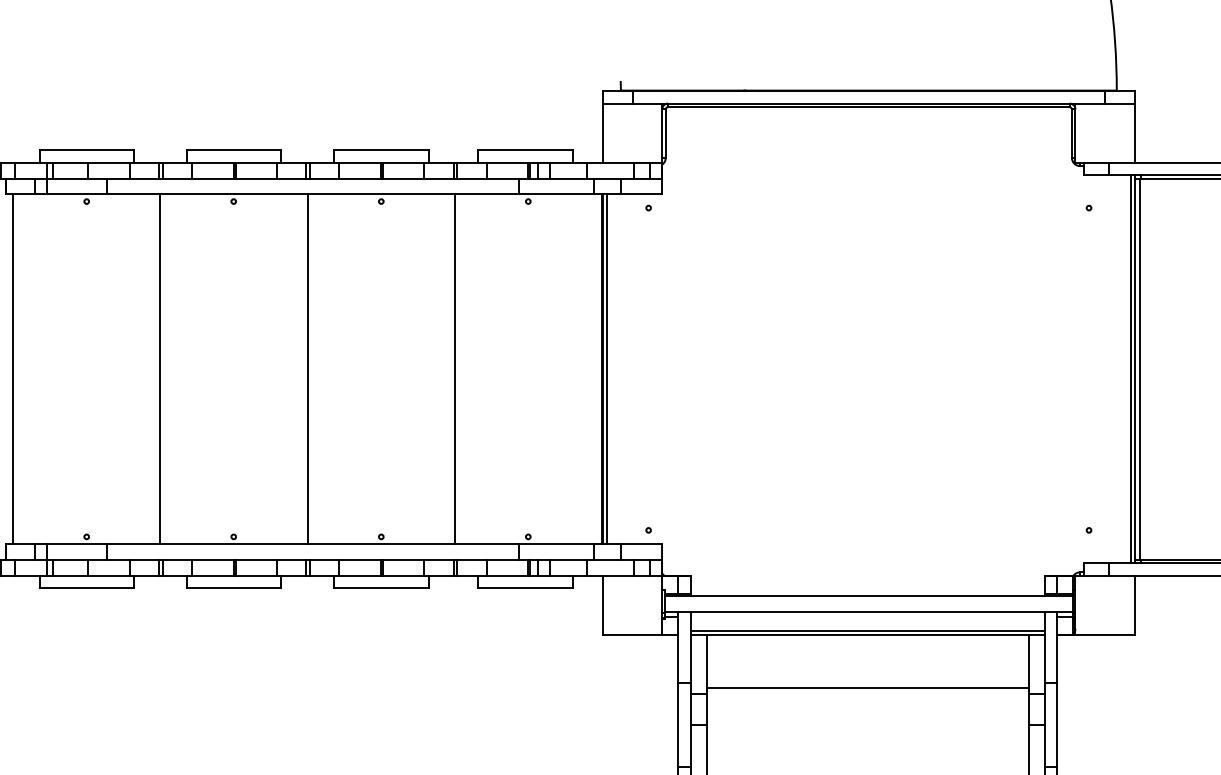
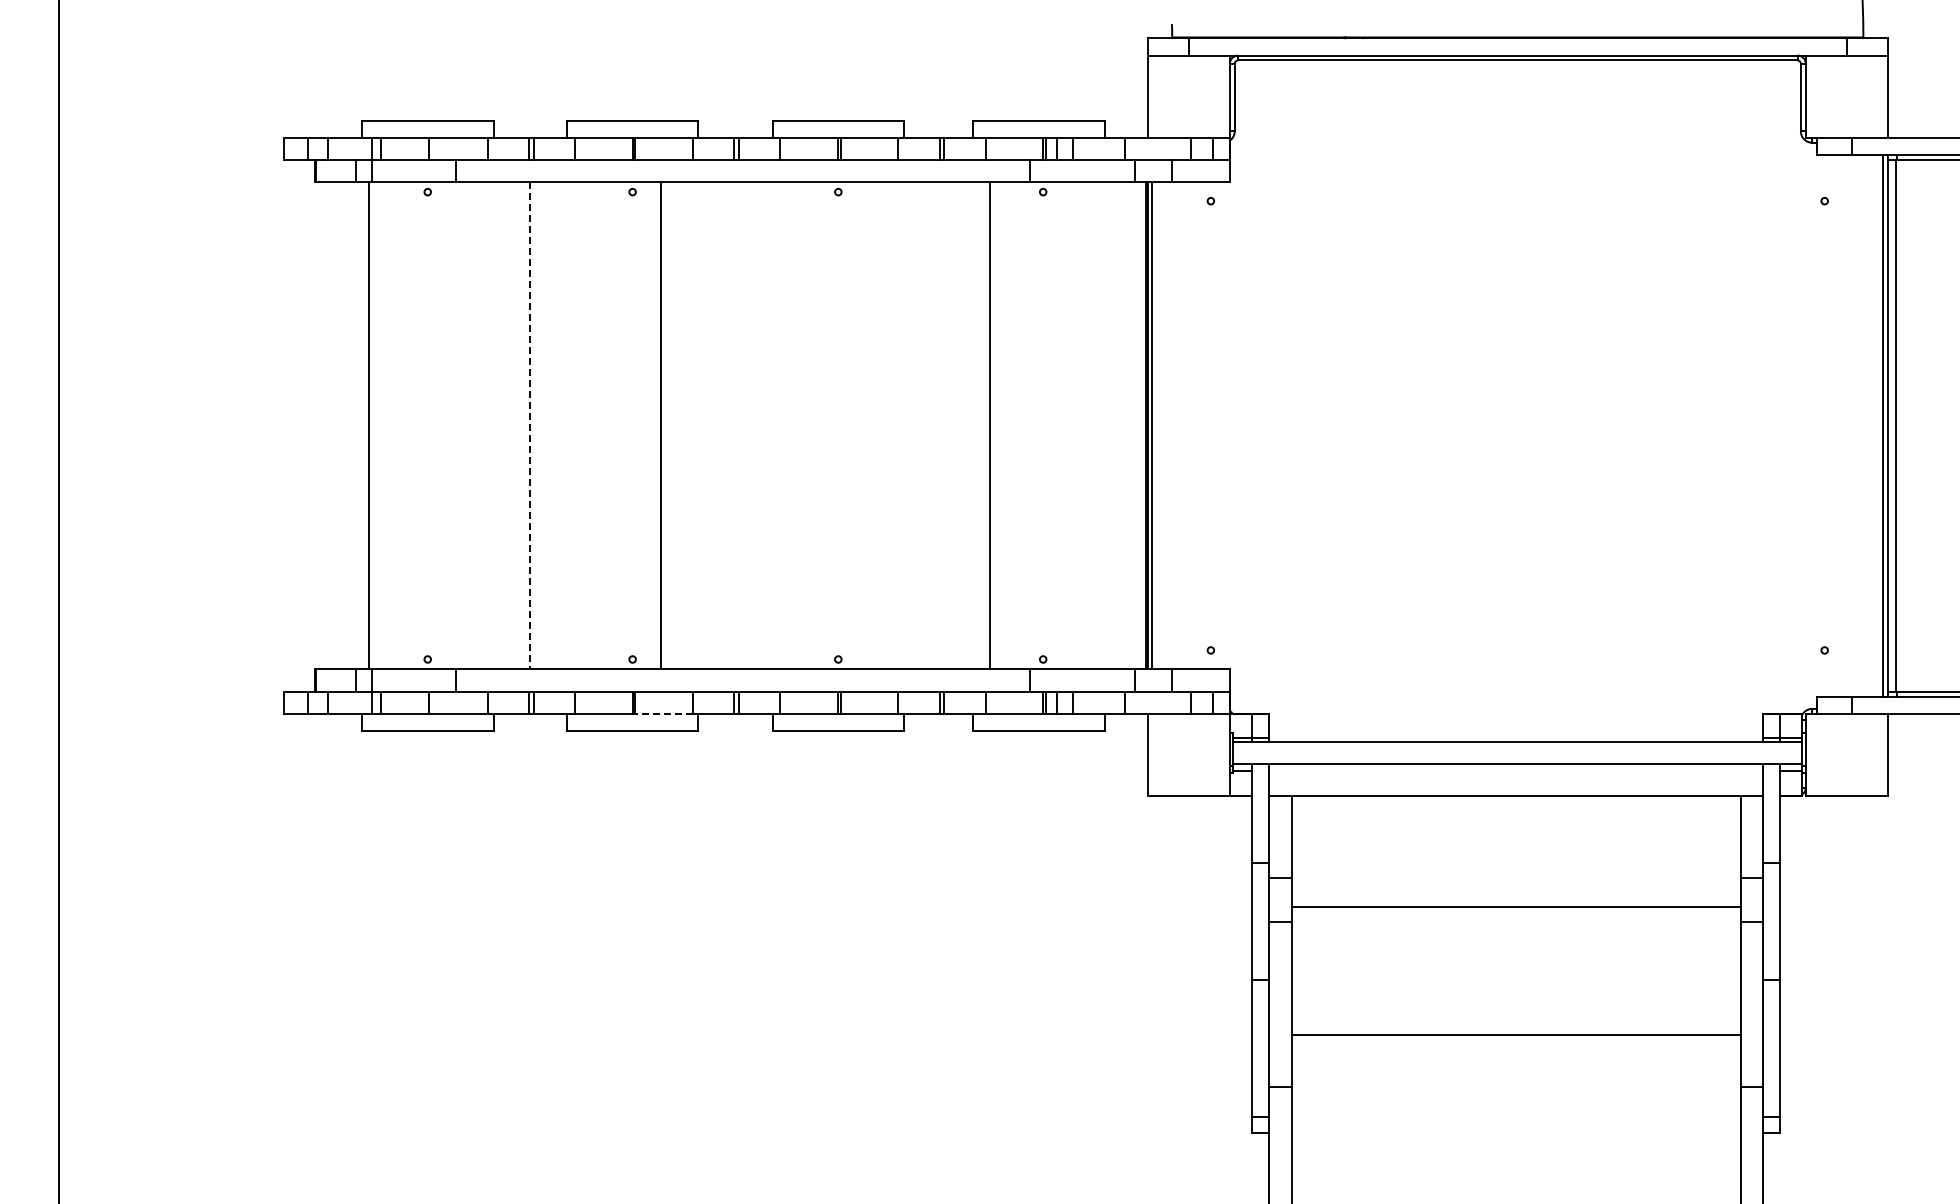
line: (12, 369) -> (368, 425), moved
line: (159, 369) -> (529, 425), solid -> dashed
line: (307, 369) -> (661, 425), moved
line: (454, 369) -> (990, 425), moved
line: (255, 575) -> (663, 713), solid -> dashed
line: (867, 631) -> (1515, 791), removed
line: (867, 687) -> (1515, 906), moved

